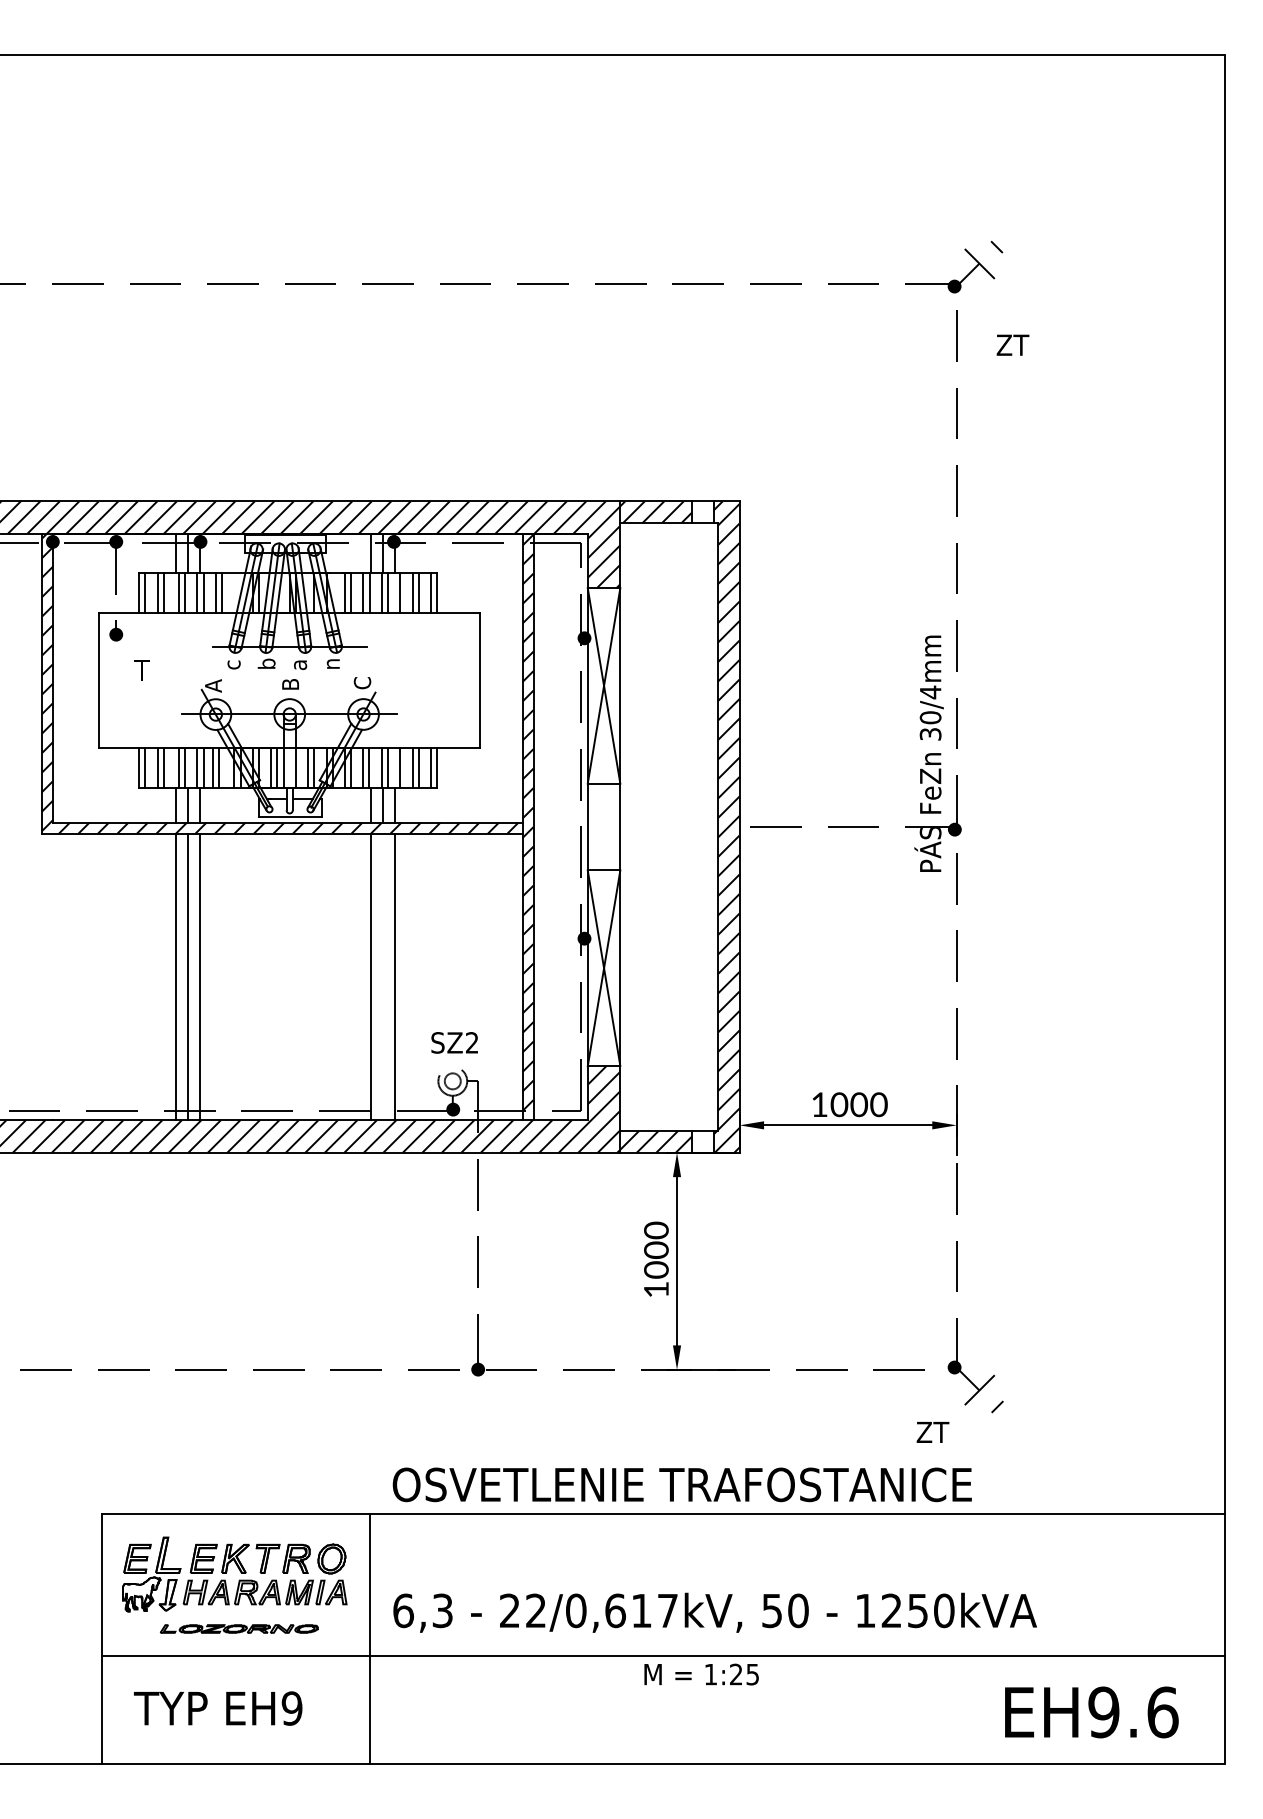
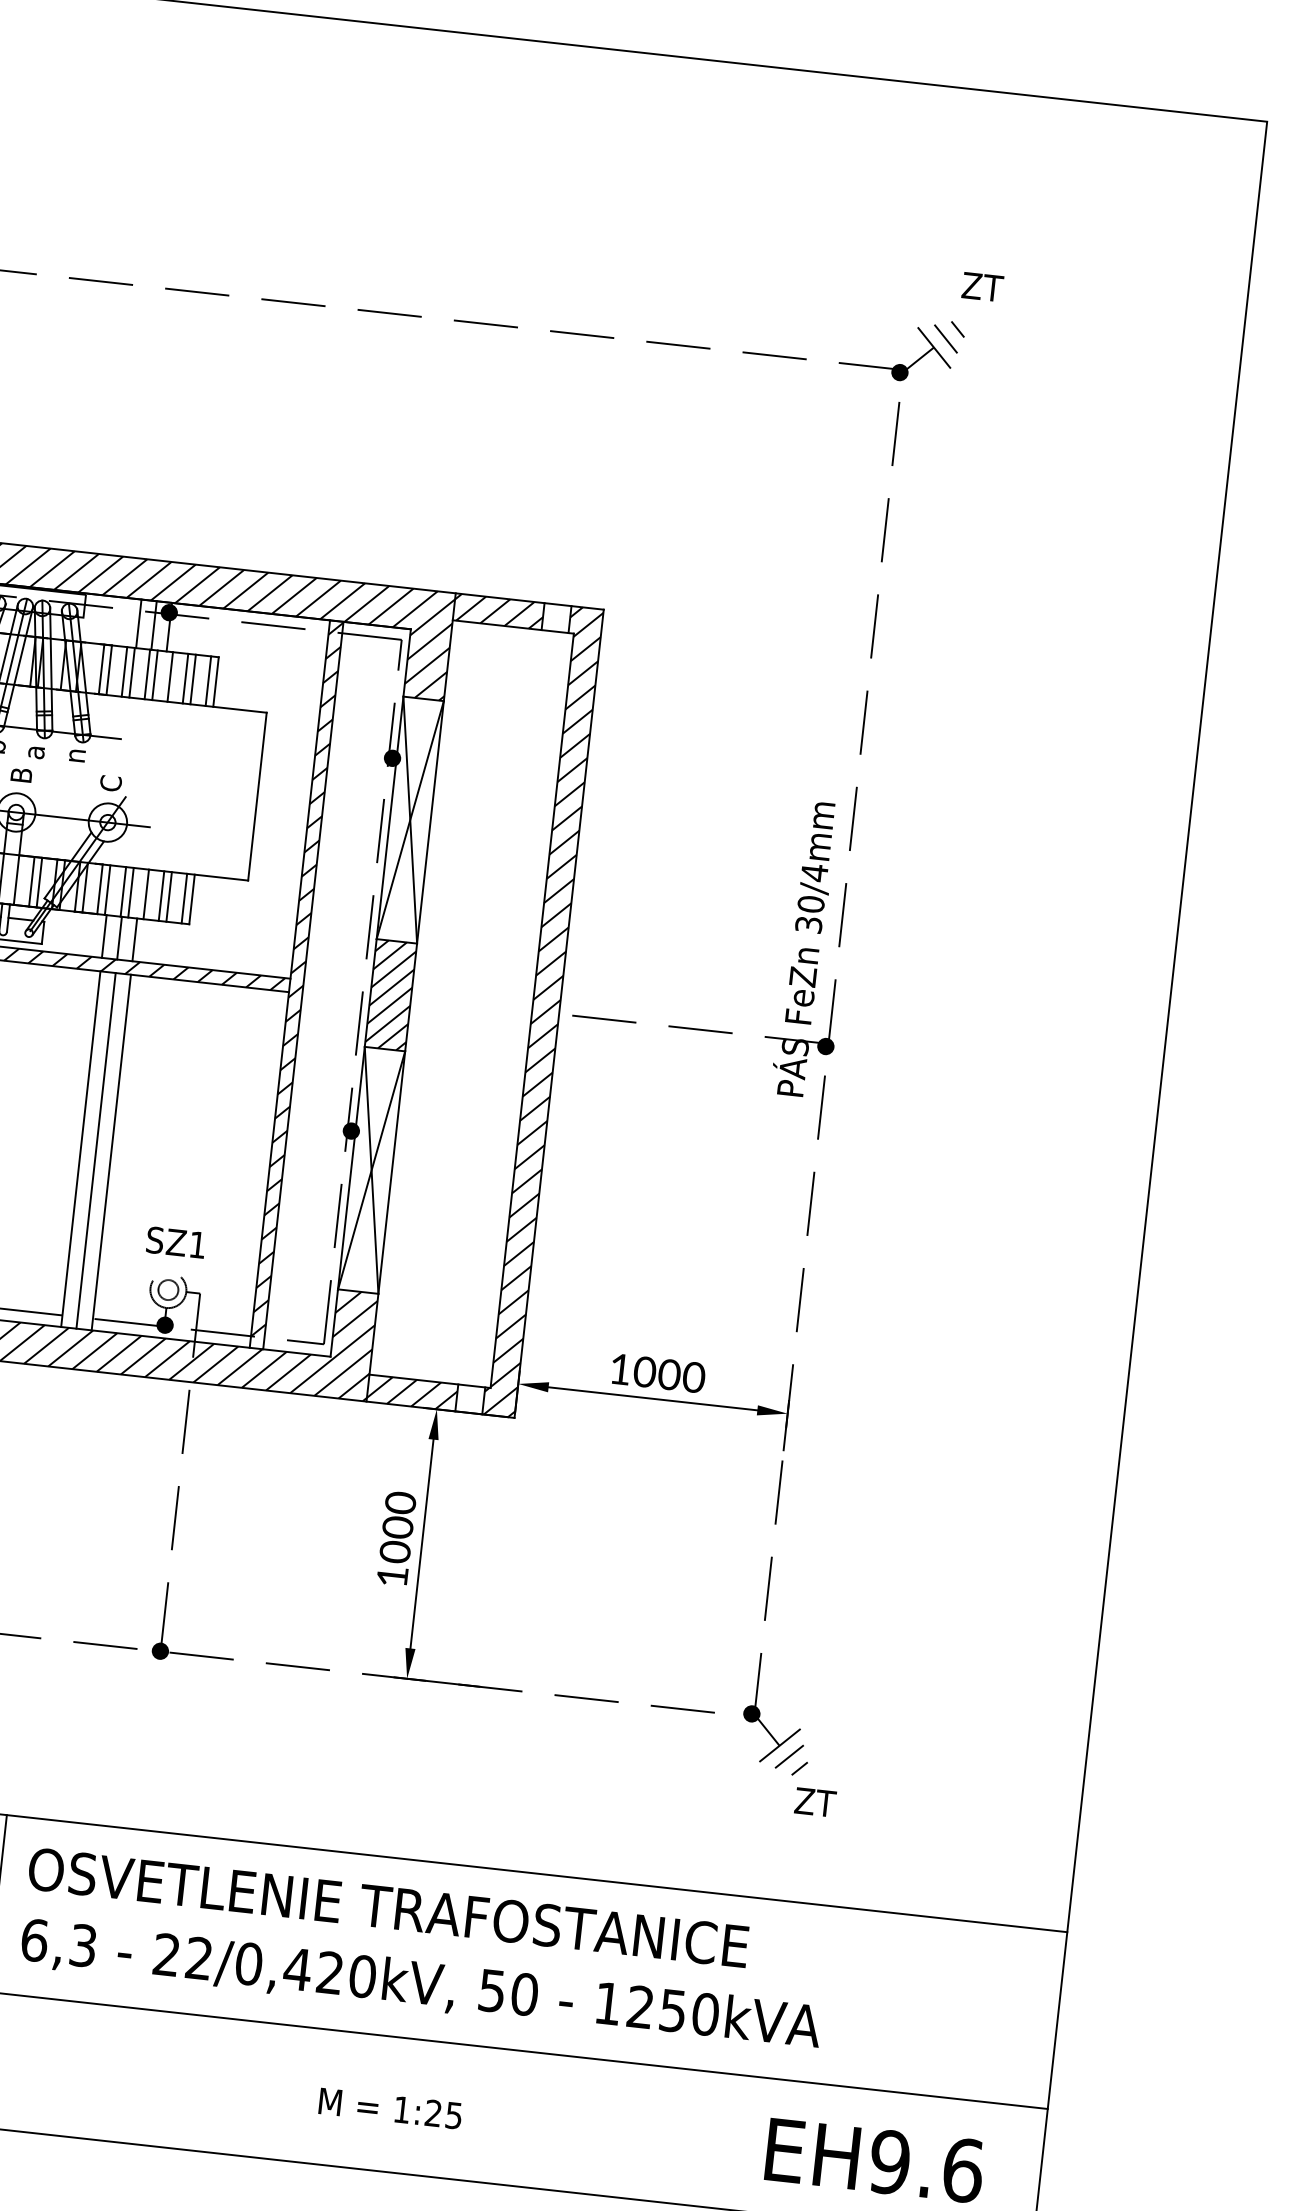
line: (987, 255) -> (945, 338), added
text: (1012, 344) -> (982, 286), moved
hatch: (603, 826) -> (390, 994), added
line: (382, 976) -> (95, 1150), added
text: (472, 1042) -> (198, 1244), SZ2 -> SZ1
line: (987, 1397) -> (788, 1755), added
text: (932, 1432) -> (814, 1802), moved
text: (681, 1484) -> (387, 1907), moved
text: (641, 1610) -> (330, 1972), 22/0,617kV, -> 22/0,420kV,
text: (701, 1674) -> (390, 2108), moved

